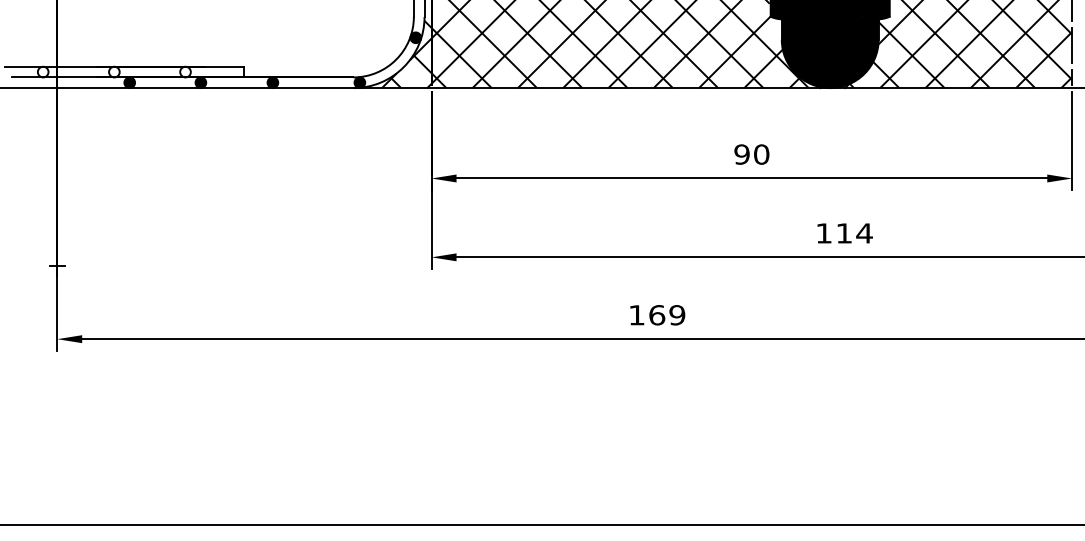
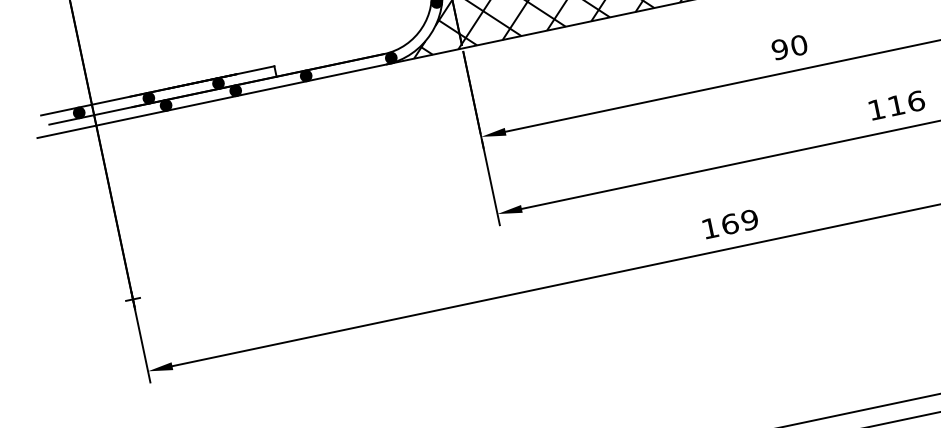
fill: (42, 71) -> (78, 112), added
fill: (114, 71) -> (148, 97), added
fill: (185, 71) -> (218, 82), added
text: (864, 233) -> (916, 101), 114 -> 116

